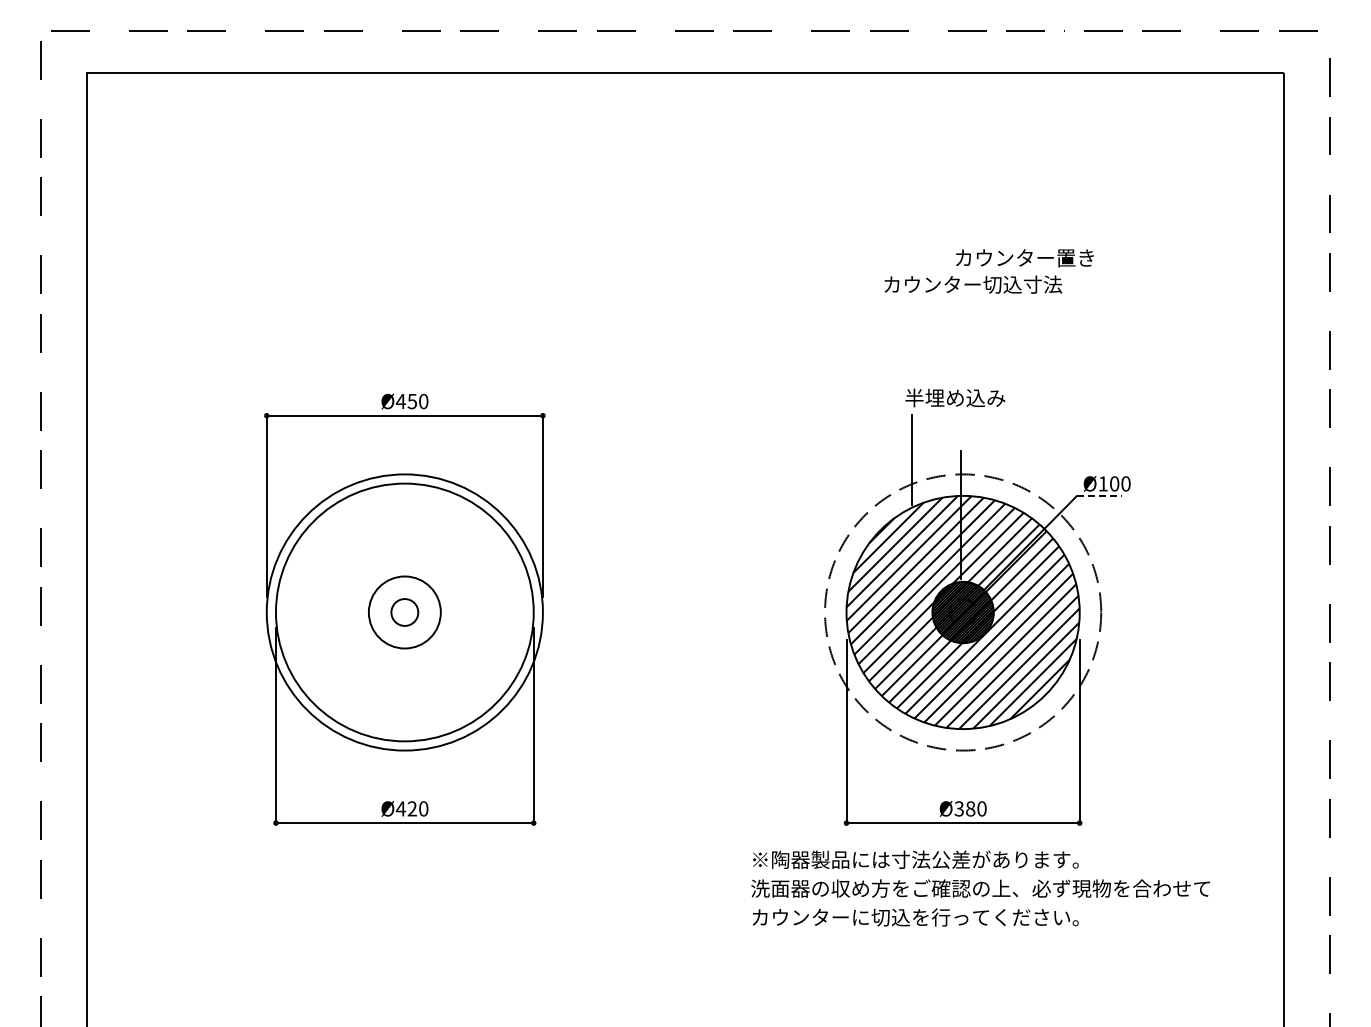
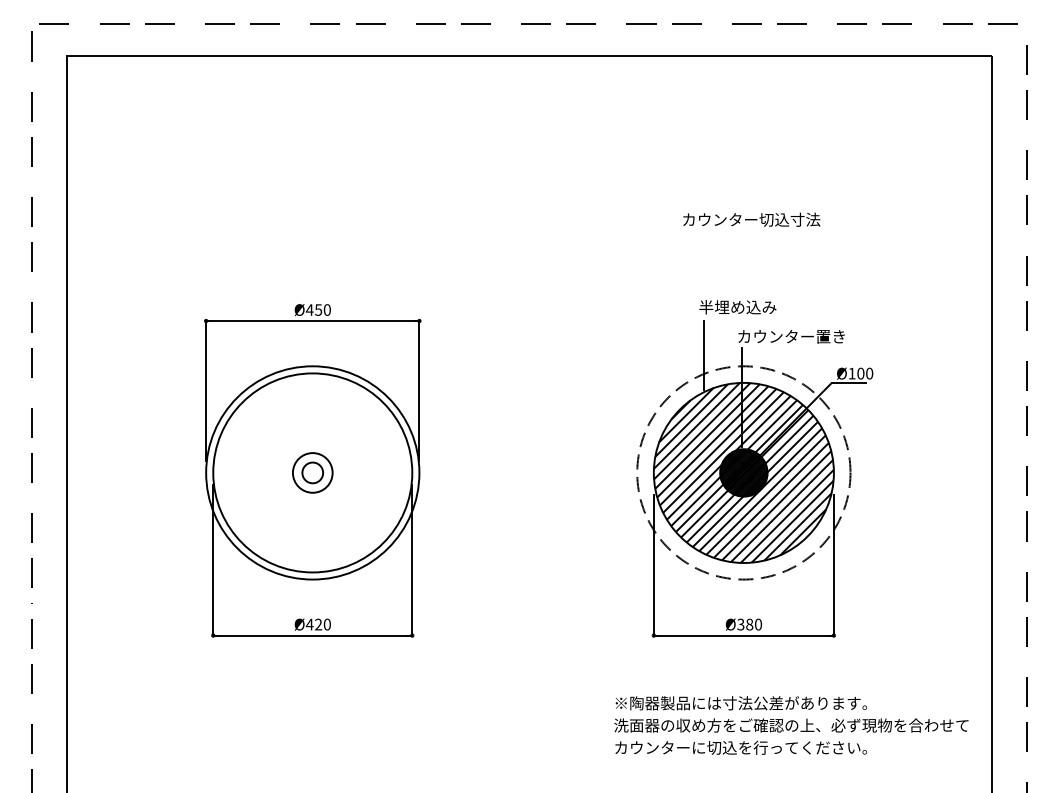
text: (1024, 258) -> (791, 337), moved
line: (1099, 496) -> (849, 383), dashed -> solid
circle: (404, 612) -> (312, 472), size x0.71
text: (980, 888) -> (791, 725), moved

